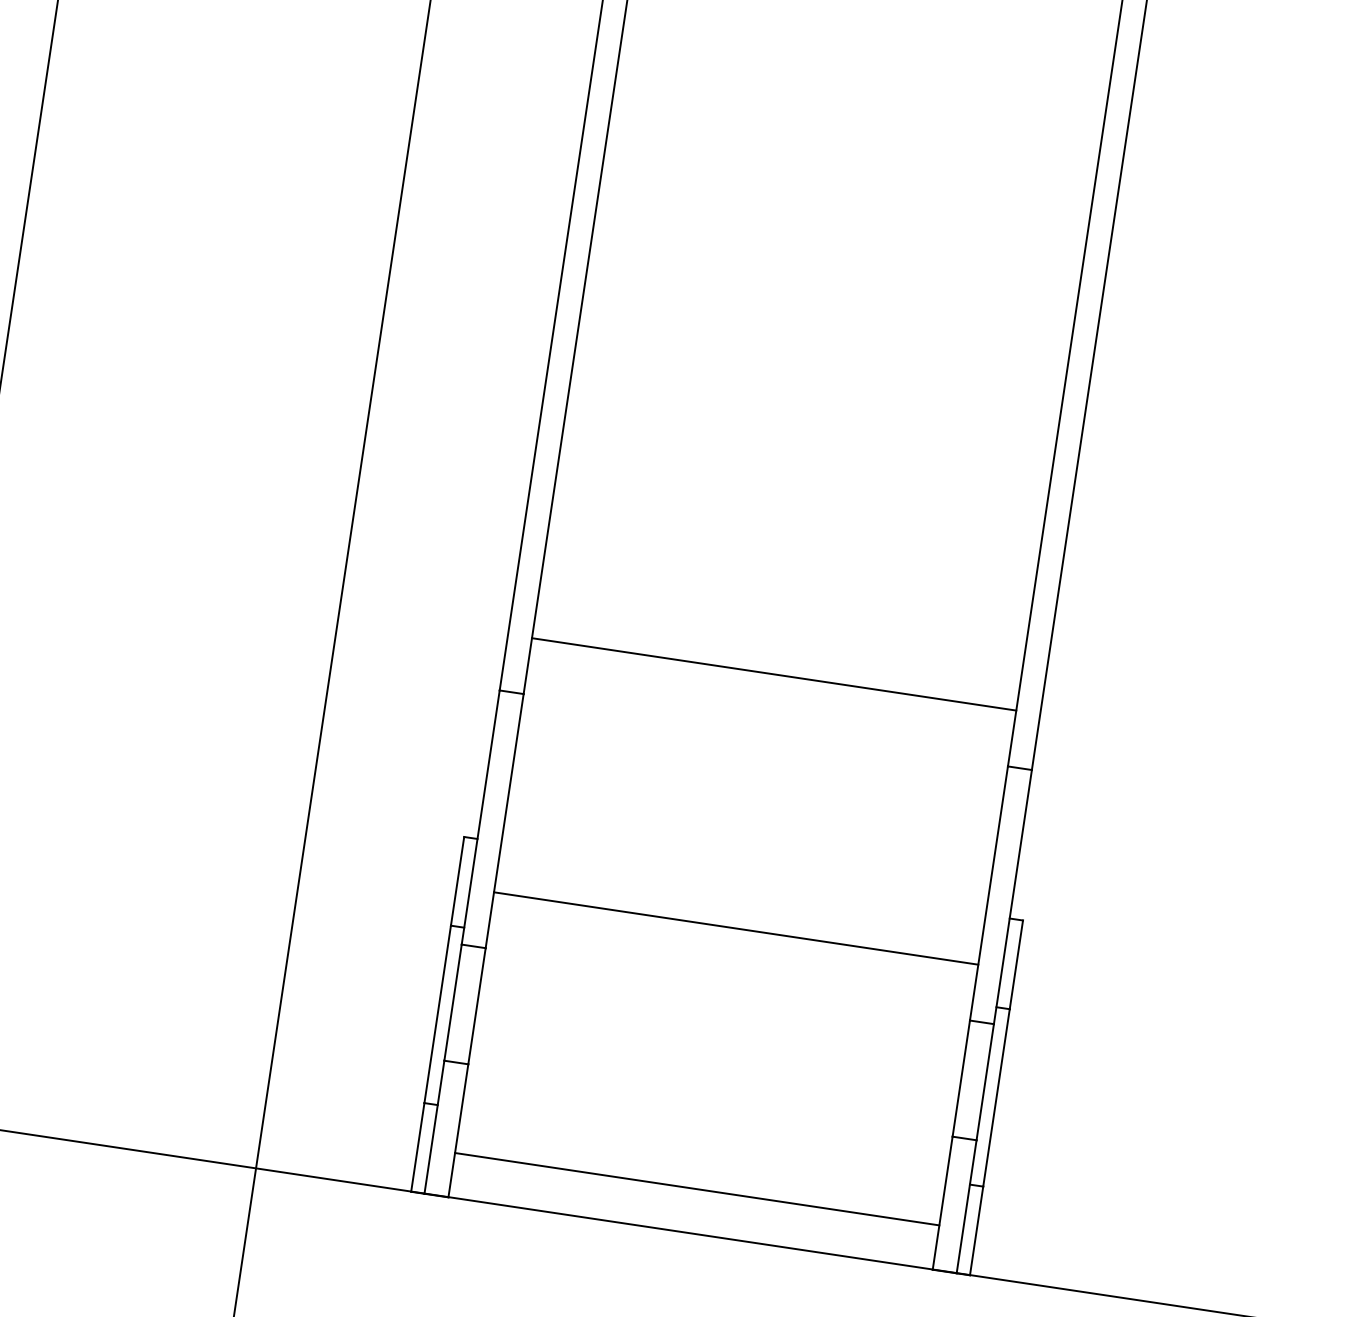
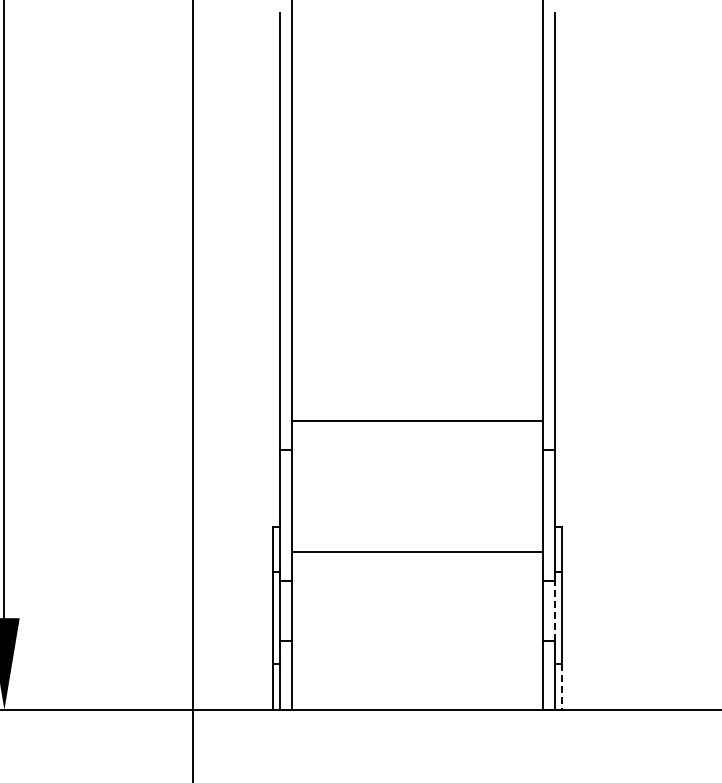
line: (986, 1080) -> (555, 610), solid -> dashed
line: (696, 1189) -> (417, 687), removed
line: (977, 1231) -> (562, 687), solid -> dashed

